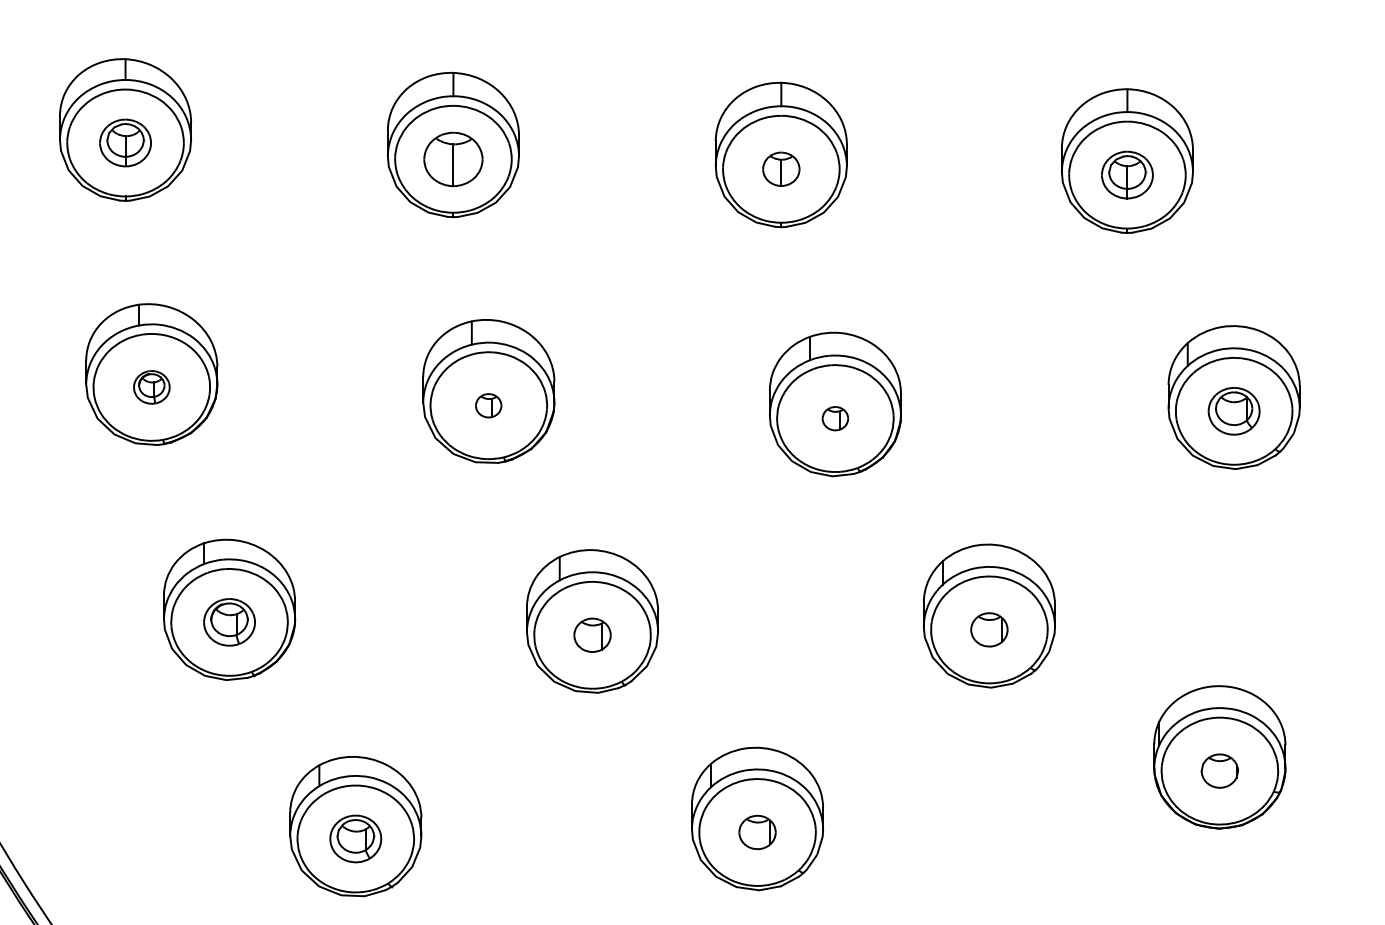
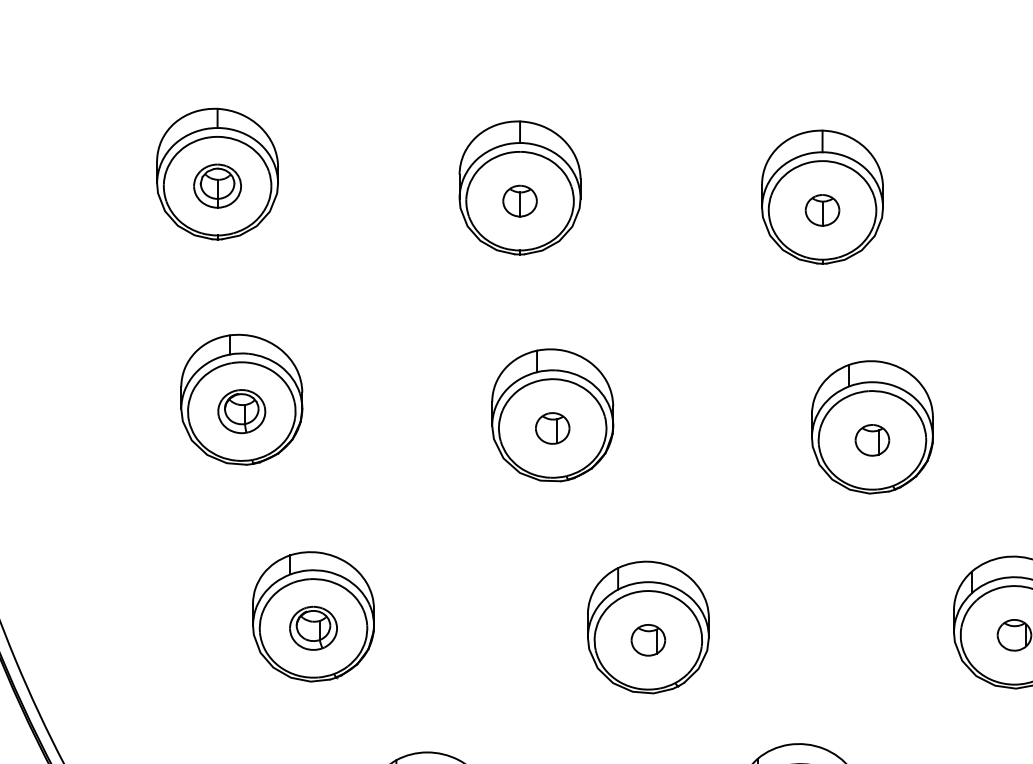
part: (453, 158) -> (520, 200), size x0.62
part: (151, 387) -> (241, 411), size x1.43
part: (488, 405) -> (552, 428), size x1.43
part: (835, 418) -> (872, 440), size x1.43

